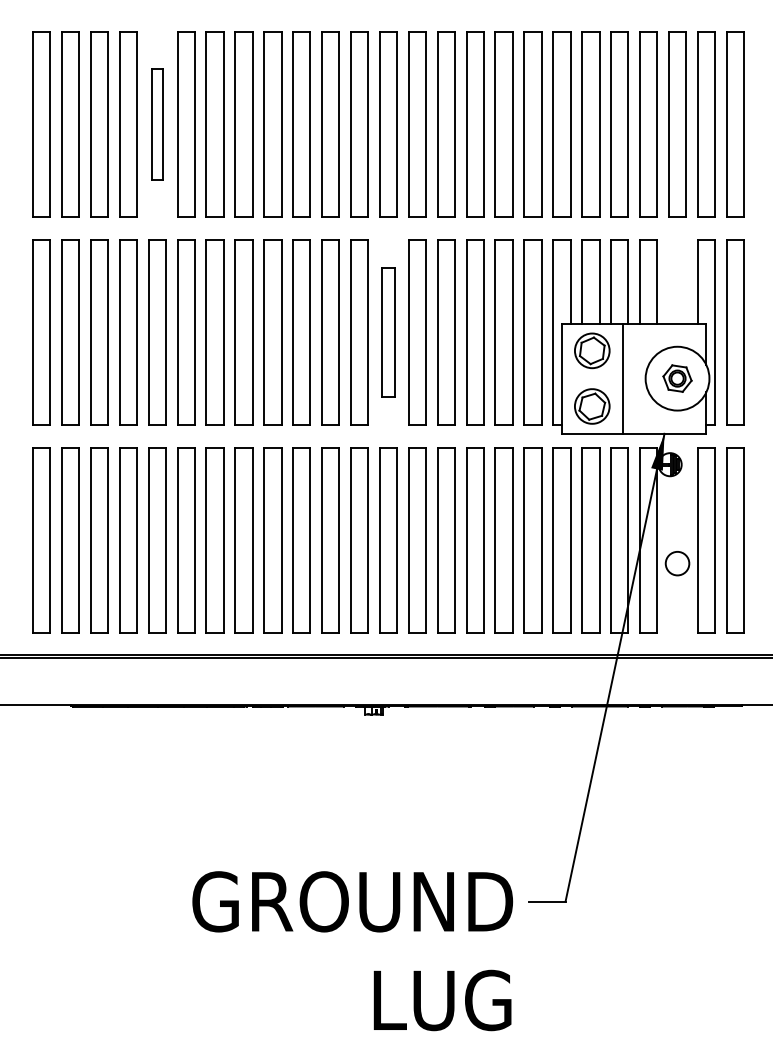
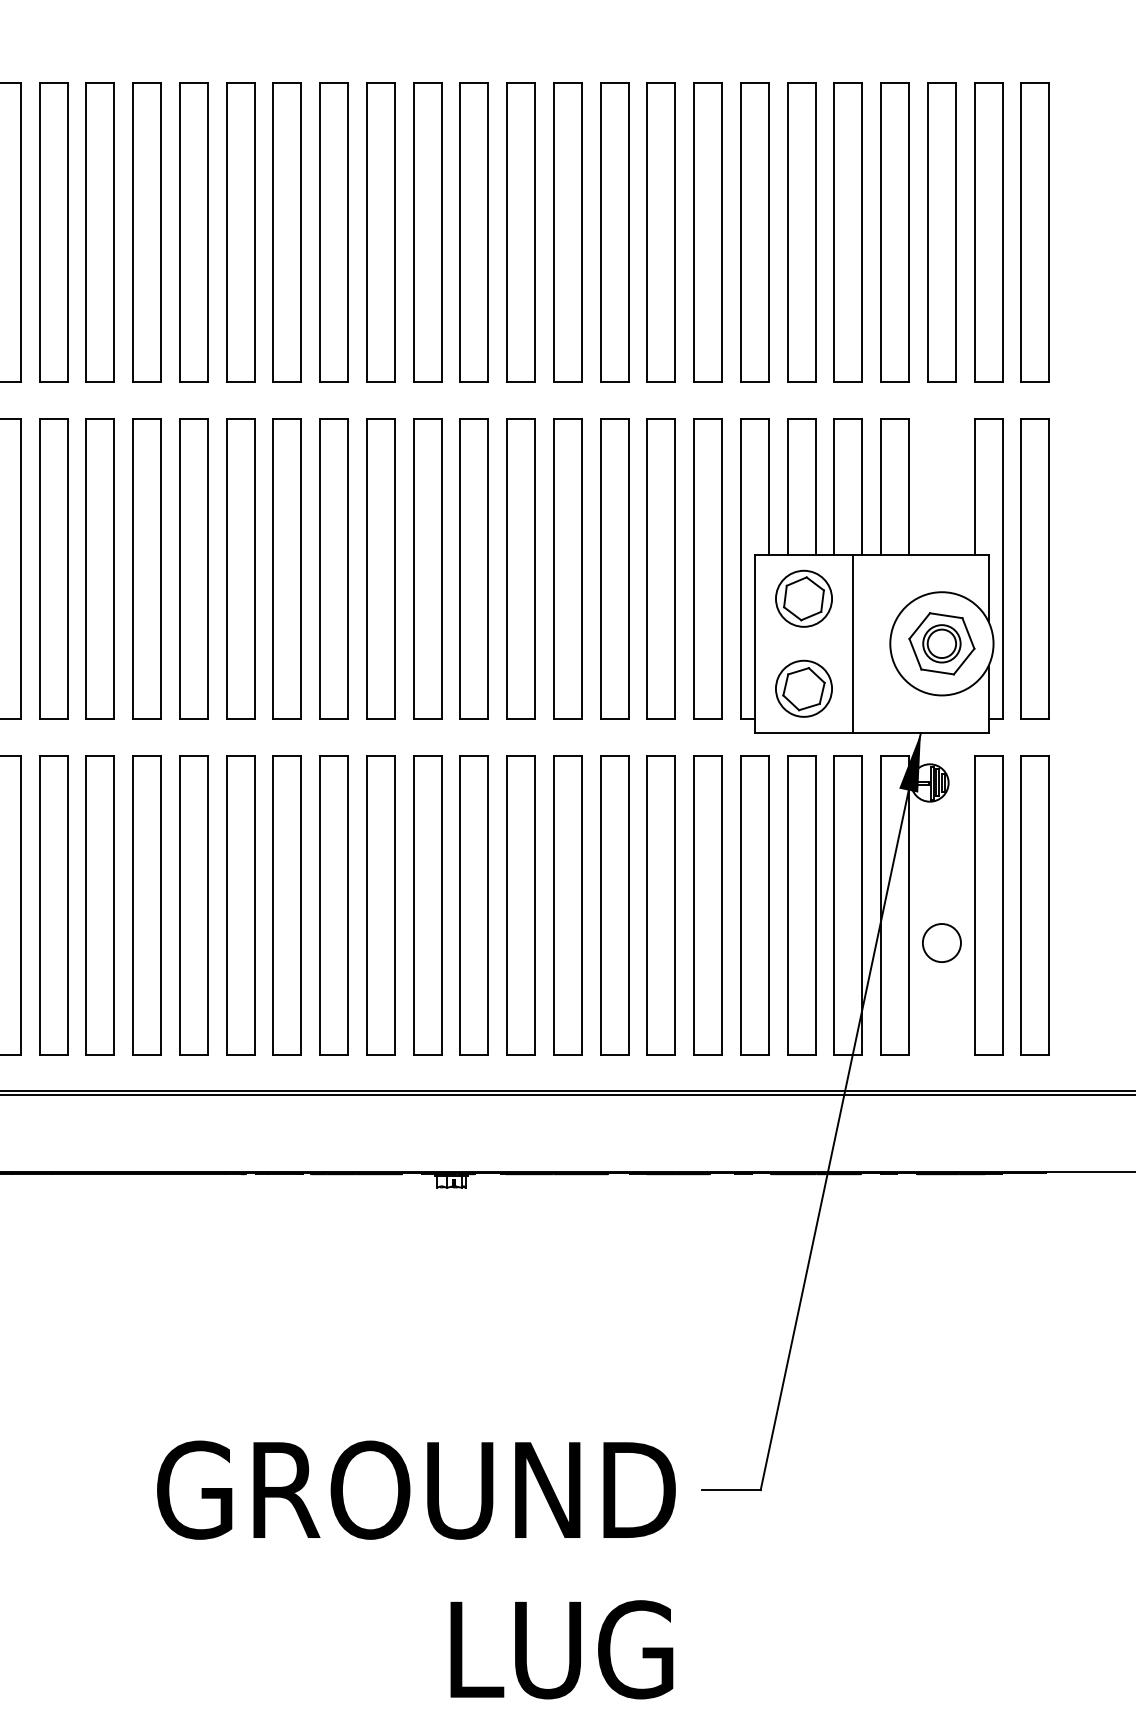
part: (157, 124) -> (100, 232), size x1.67
part: (388, 332) -> (474, 569), size x1.43
part: (677, 378) -> (941, 643), size x1.43

